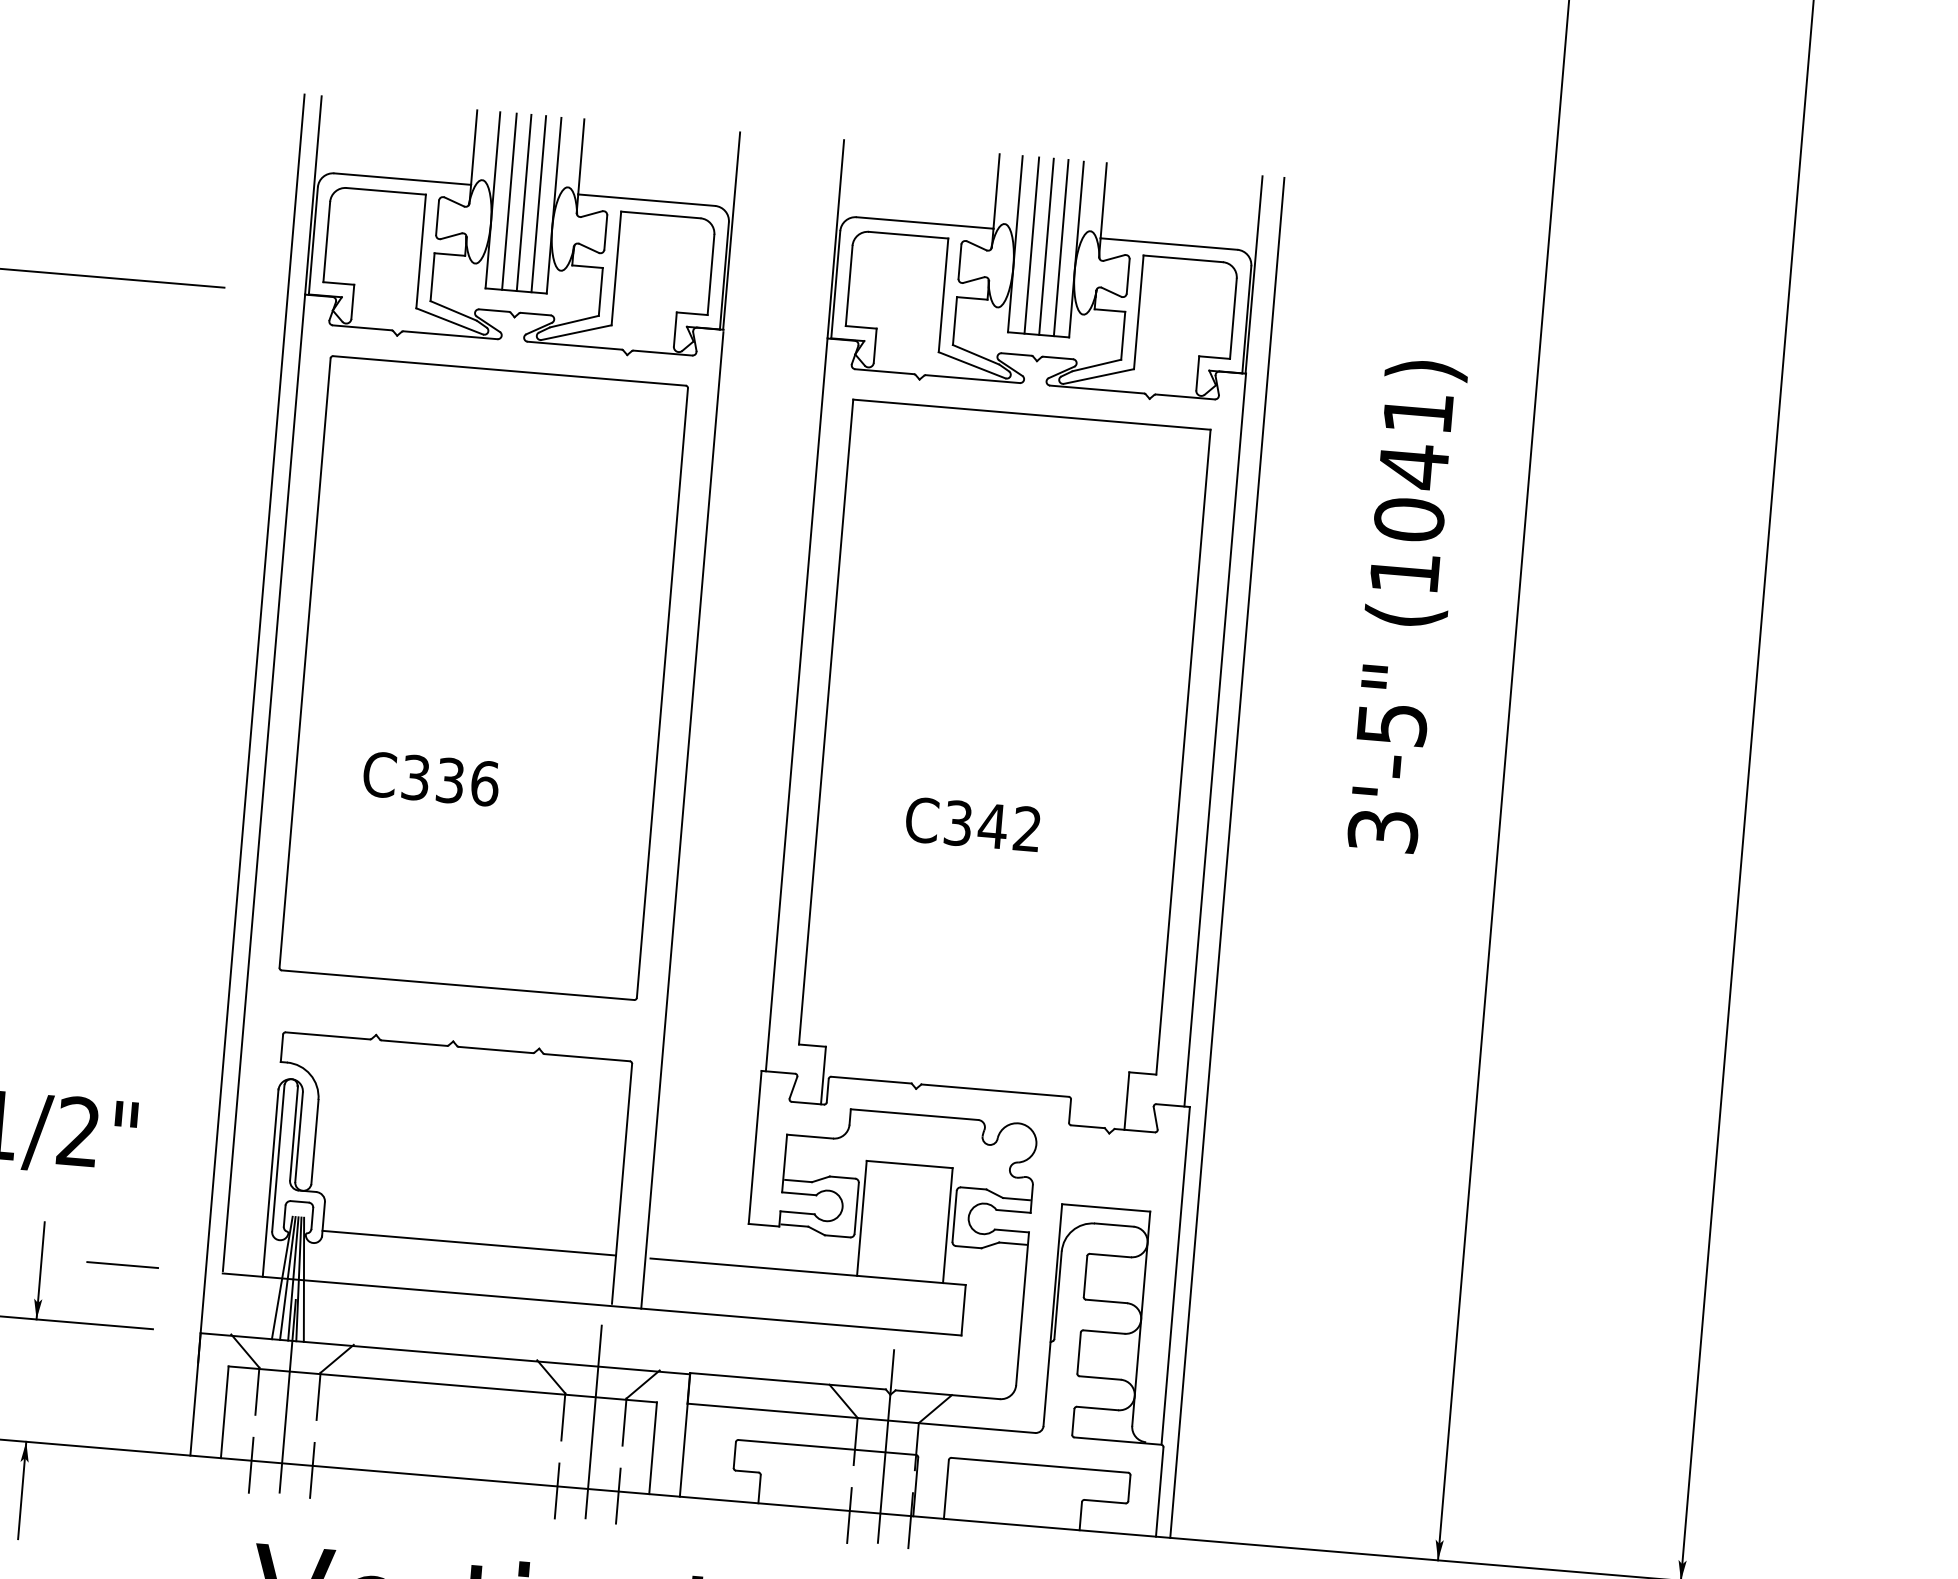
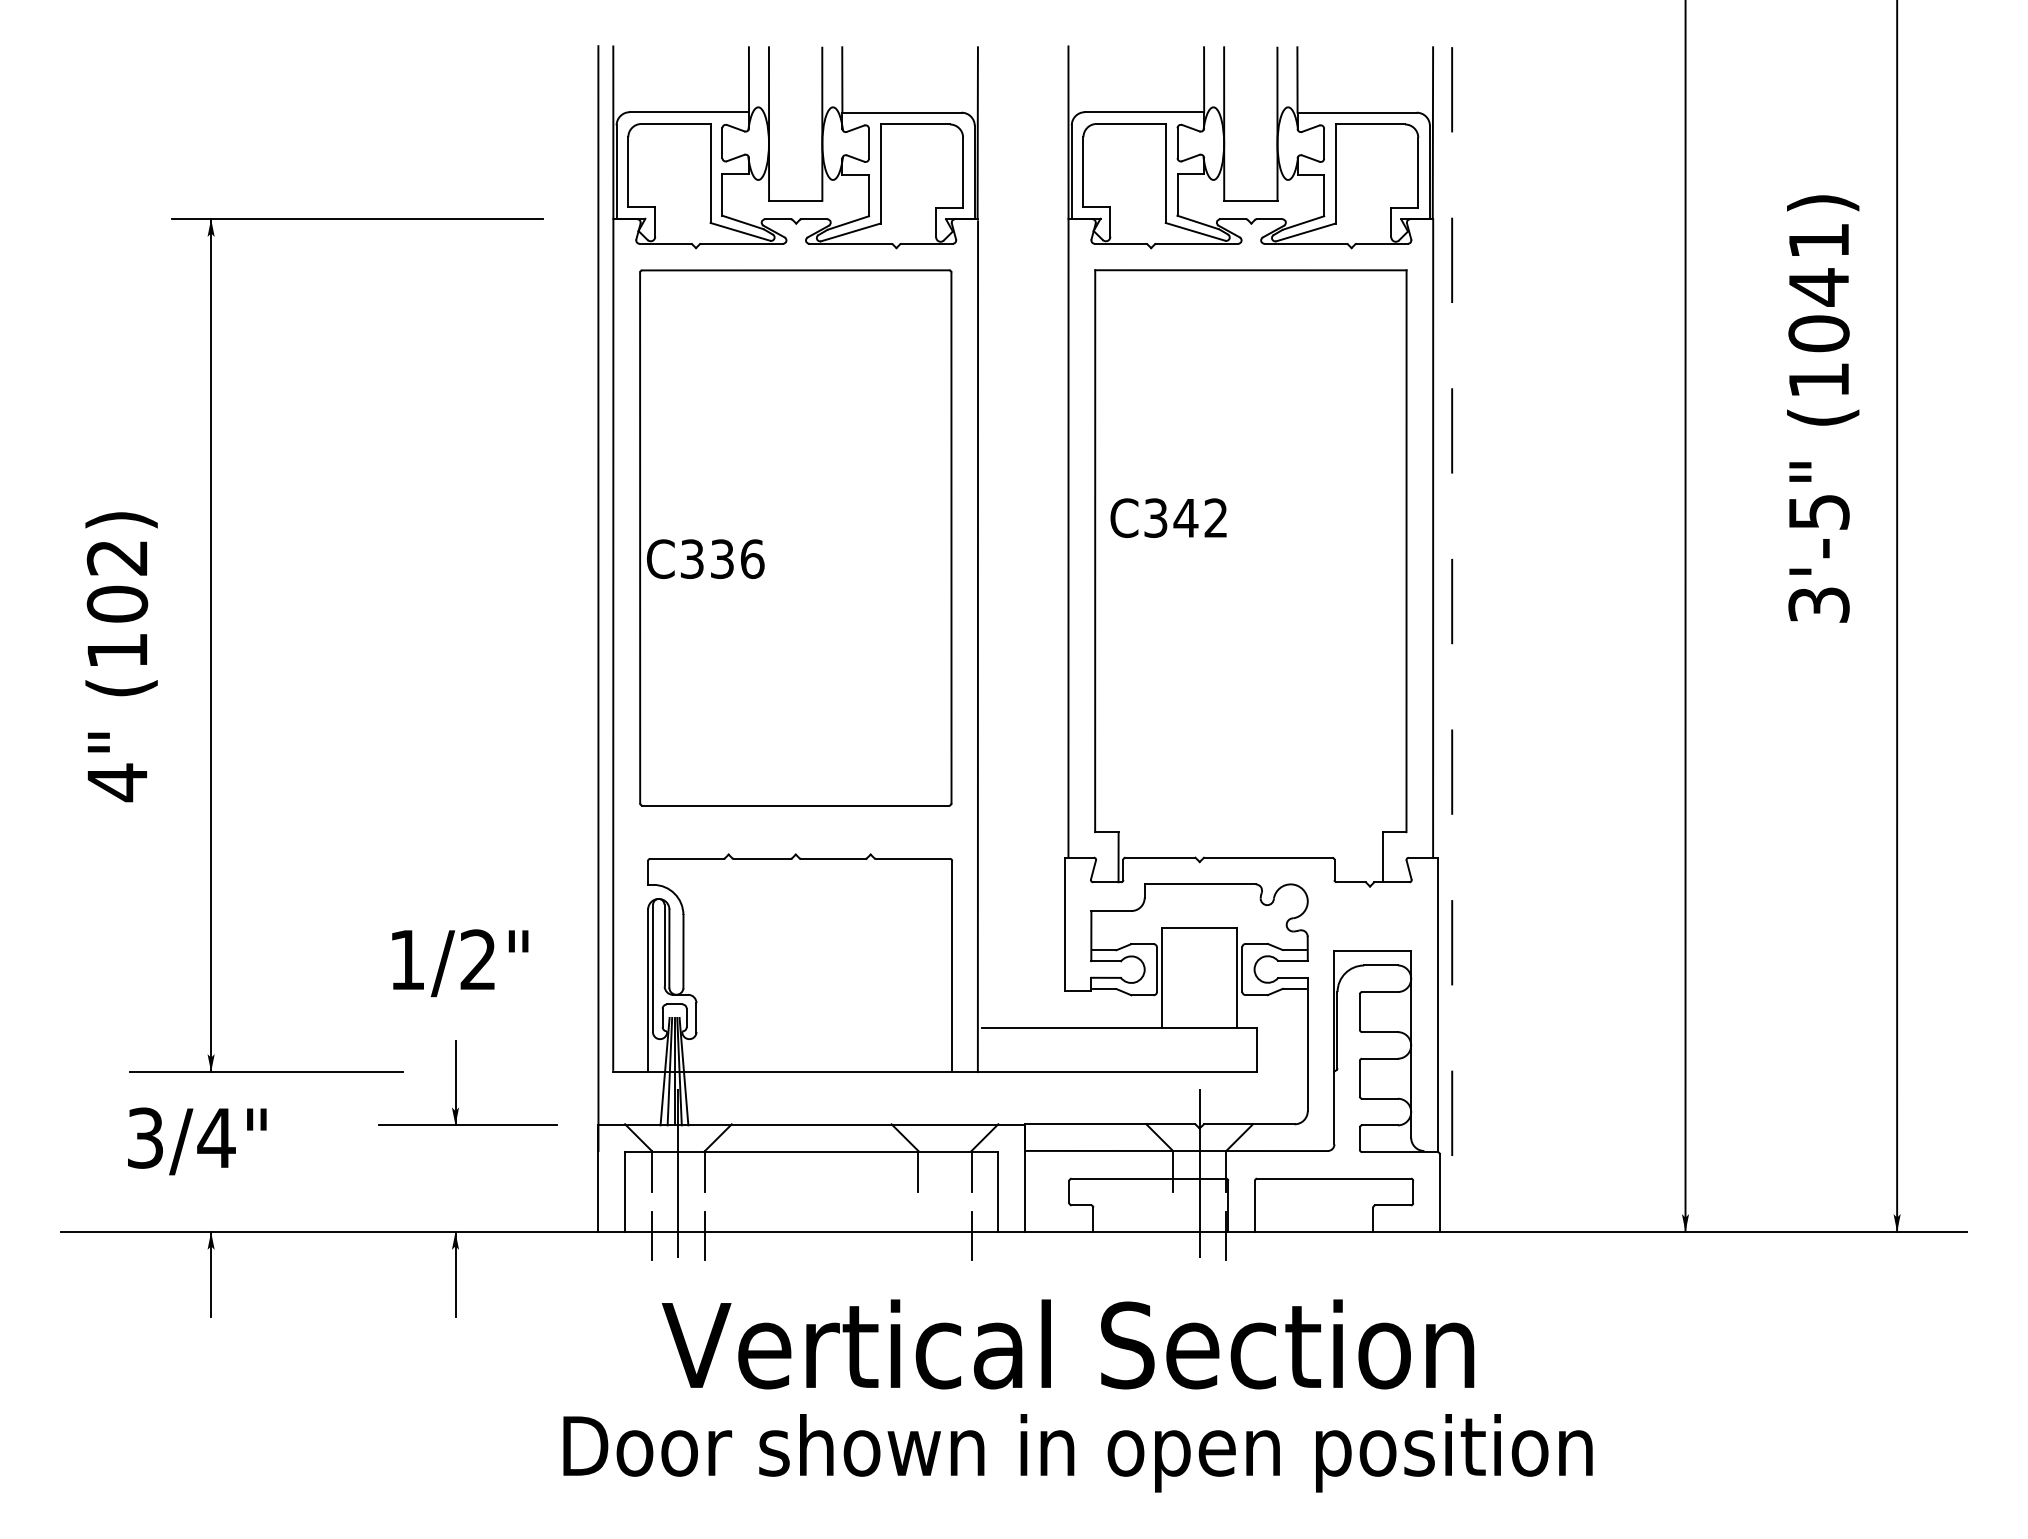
line: (509, 201) -> (783, 123), removed
line: (524, 202) -> (796, 123), removed
line: (538, 203) -> (808, 123), removed
line: (1031, 245) -> (1238, 123), removed
line: (1046, 246) -> (1251, 123), removed
line: (1061, 247) -> (1264, 123), removed
text: (1407, 605) -> (1823, 408), moved
text: (431, 778) -> (705, 558), moved
text: (972, 823) -> (1168, 517), moved
line: (1227, 859) -> (1452, 640), solid -> dashed
line: (469, 1242) -> (824, 1027), removed
line: (122, 1264) -> (525, 1071), removed
line: (593, 1421) -> (944, 1173), removed
line: (557, 1490) -> (918, 1235), removed
line: (850, 1515) -> (1173, 1235), removed

